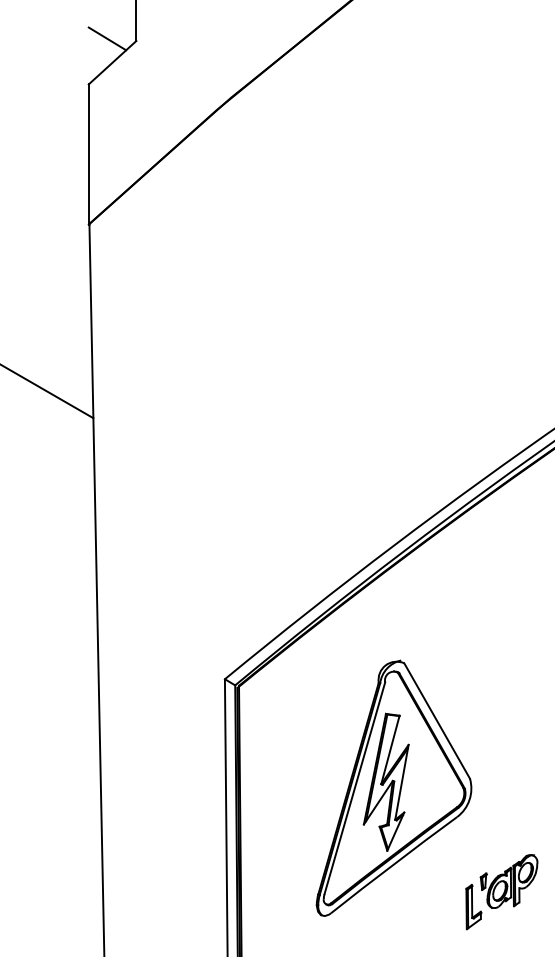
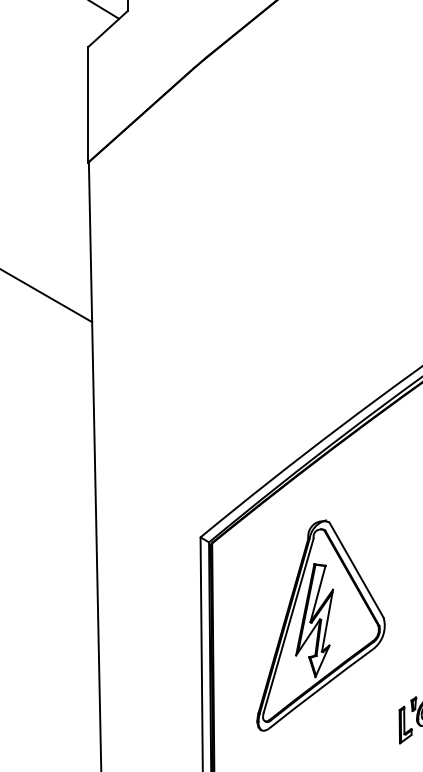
part: (393, 787) -> (320, 624), moved

